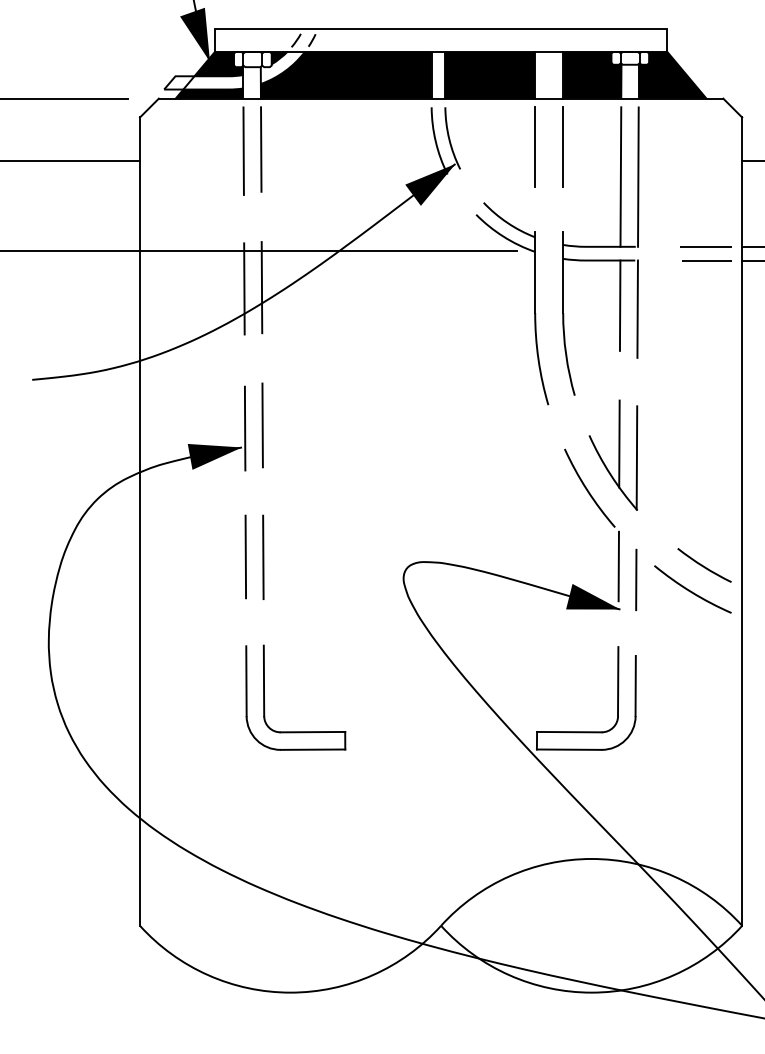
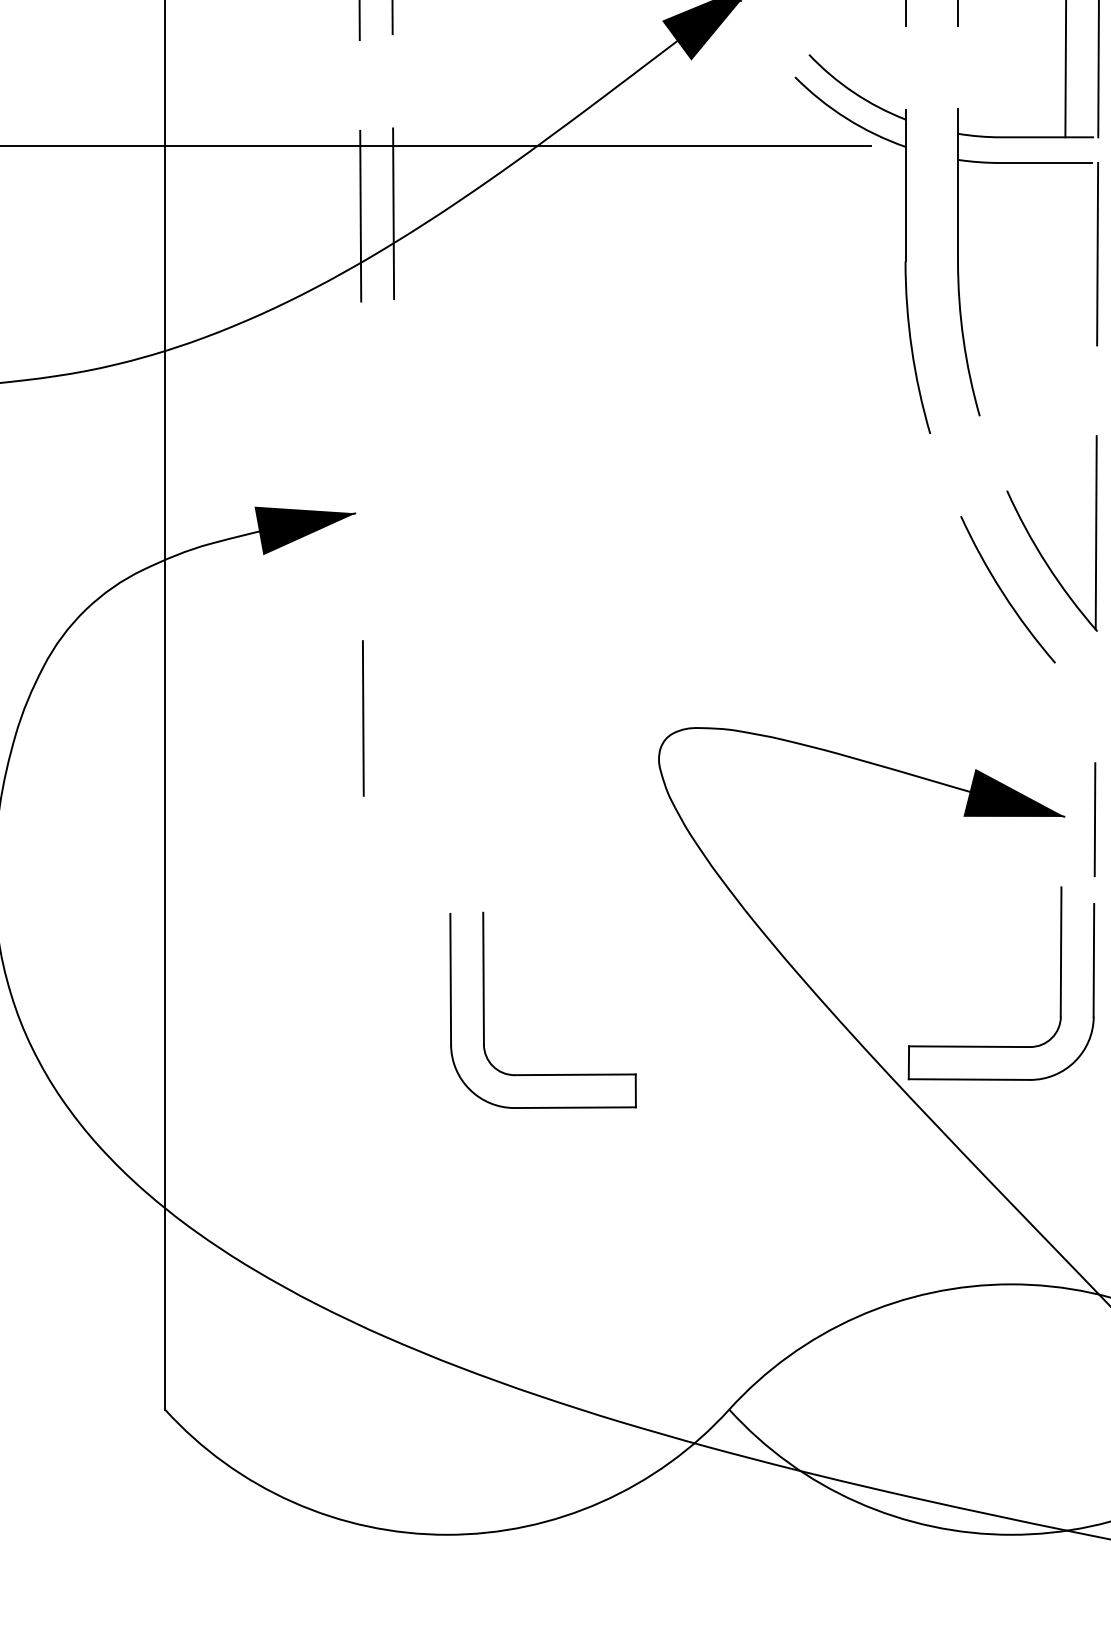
line: (619, 305) -> (1063, 247), removed
line: (262, 425) -> (394, 472), removed
line: (244, 428) -> (360, 477), removed
line: (619, 443) -> (1063, 505), removed
line: (263, 557) -> (396, 719), removed
line: (618, 566) -> (1061, 736), removed
line: (636, 579) -> (1095, 818), moved
part: (264, 697) -> (484, 1009), moved

